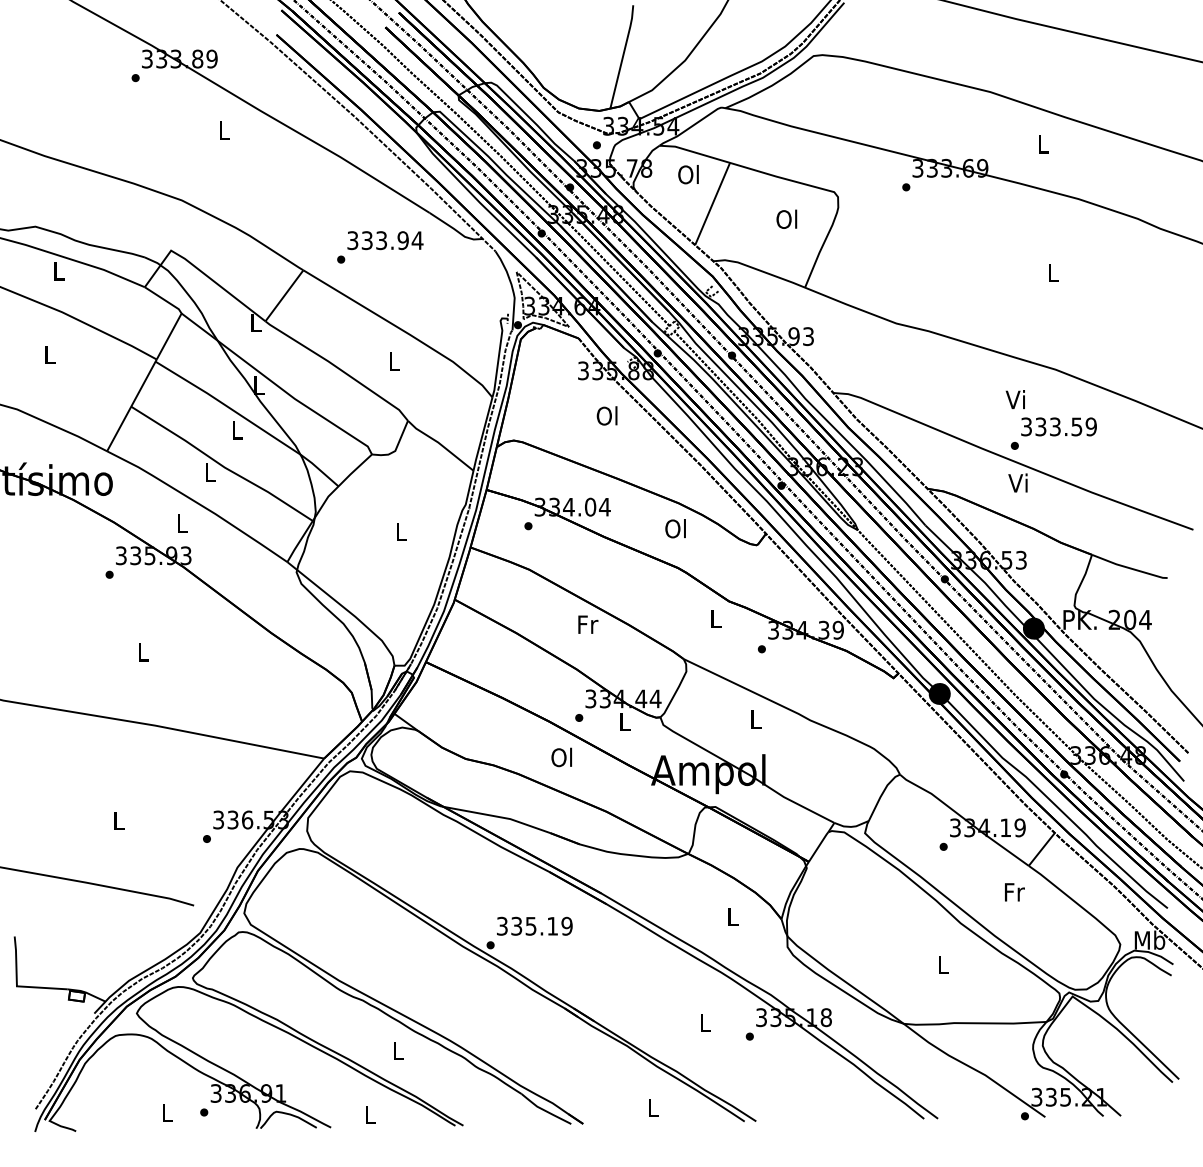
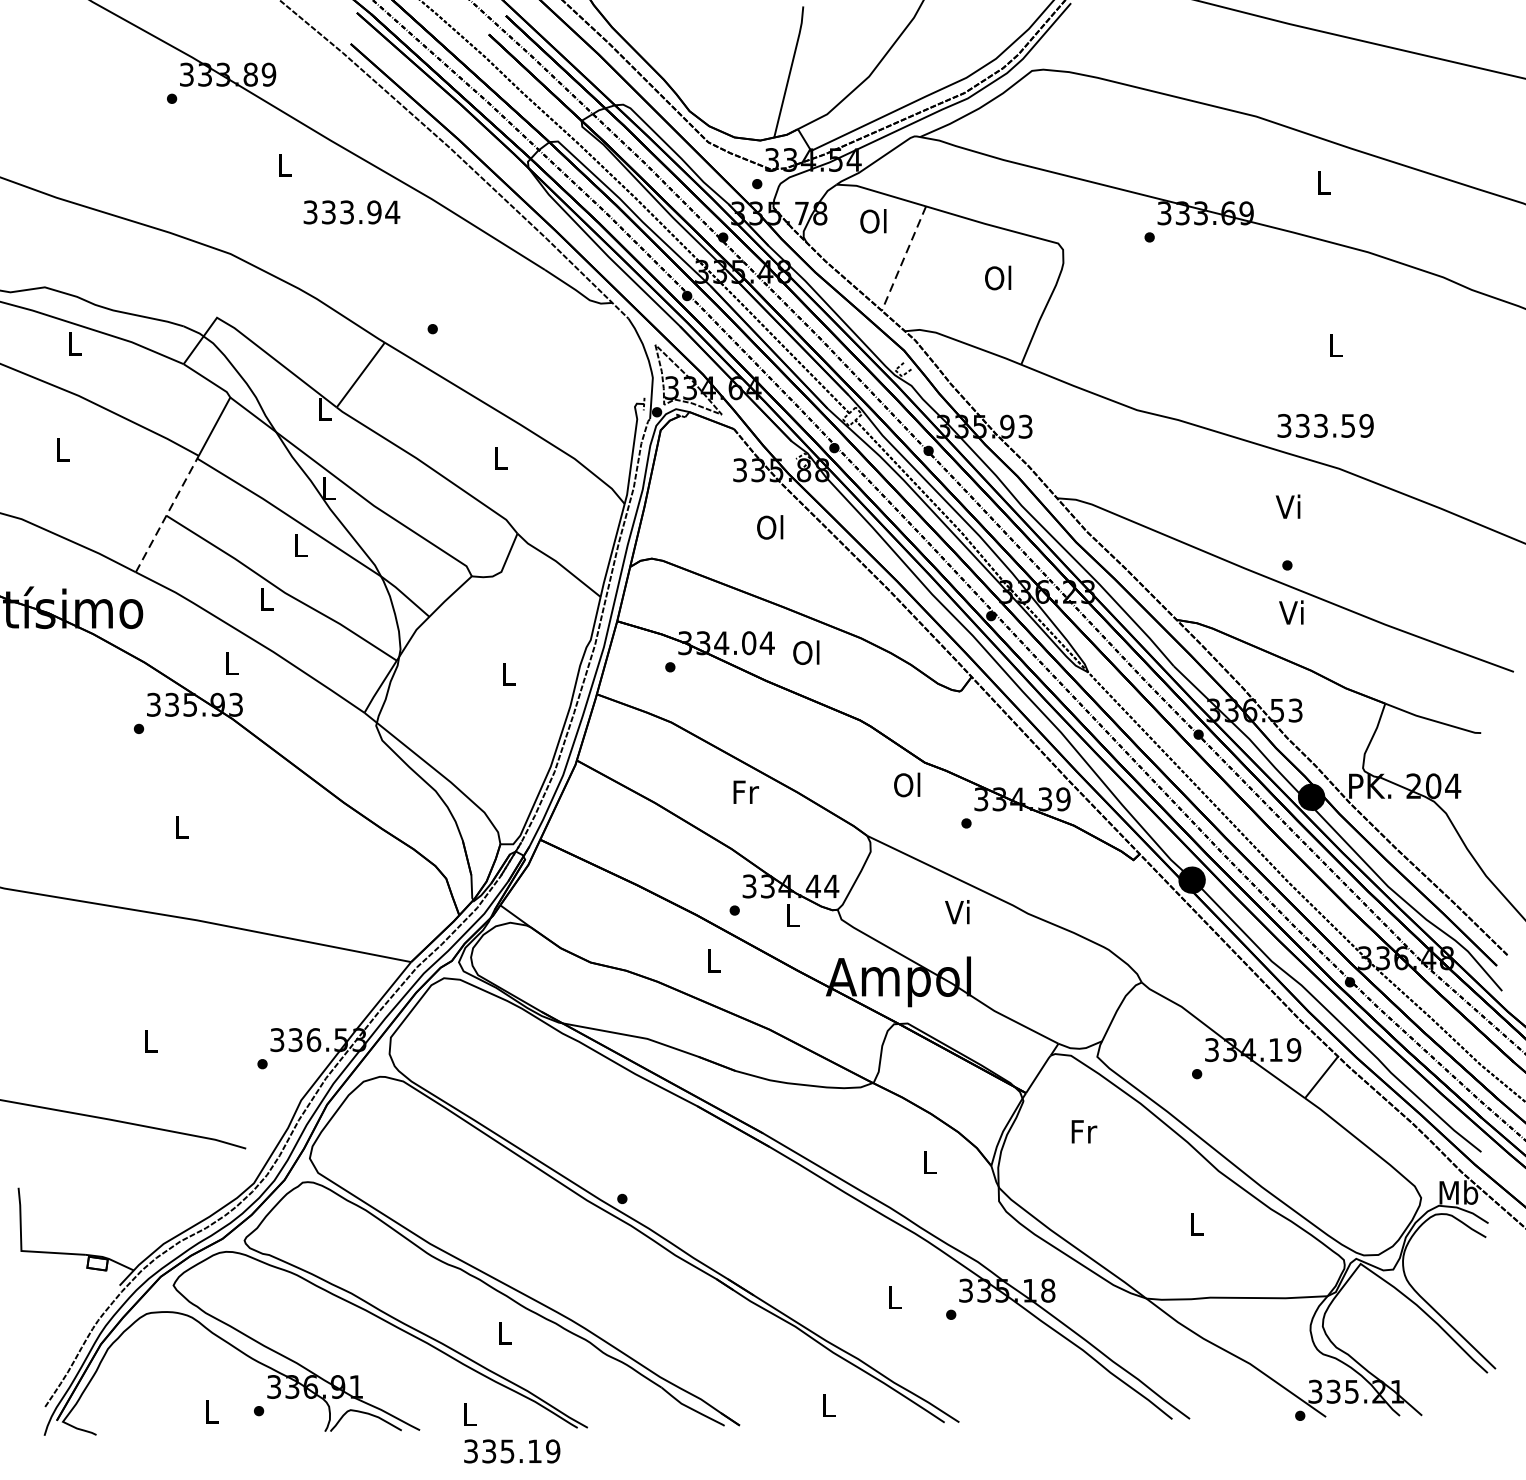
line: (712, 204) -> (903, 259), solid -> dashed
text: (385, 240) -> (351, 212), moved
line: (132, 404) -> (168, 512), solid -> dashed
text: (1058, 426) -> (1324, 425), moved
text: (675, 528) -> (806, 652), moved
text: (714, 618) -> (906, 784), L -> Ol
text: (754, 718) -> (957, 911), L -> Vi
text: (561, 757) -> (712, 960), Ol -> L
text: (1014, 892) -> (1083, 1131), moved
text: (534, 925) -> (511, 1450), moved

